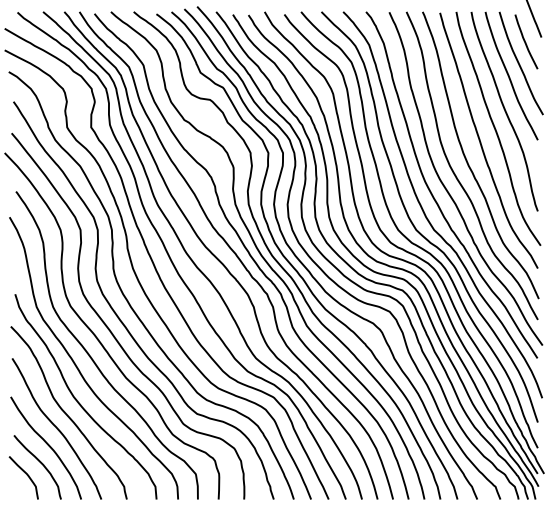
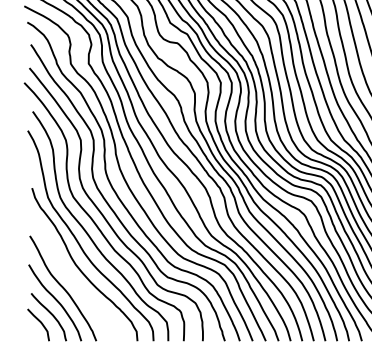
curve: (66, 413) -> (70, 277), removed

